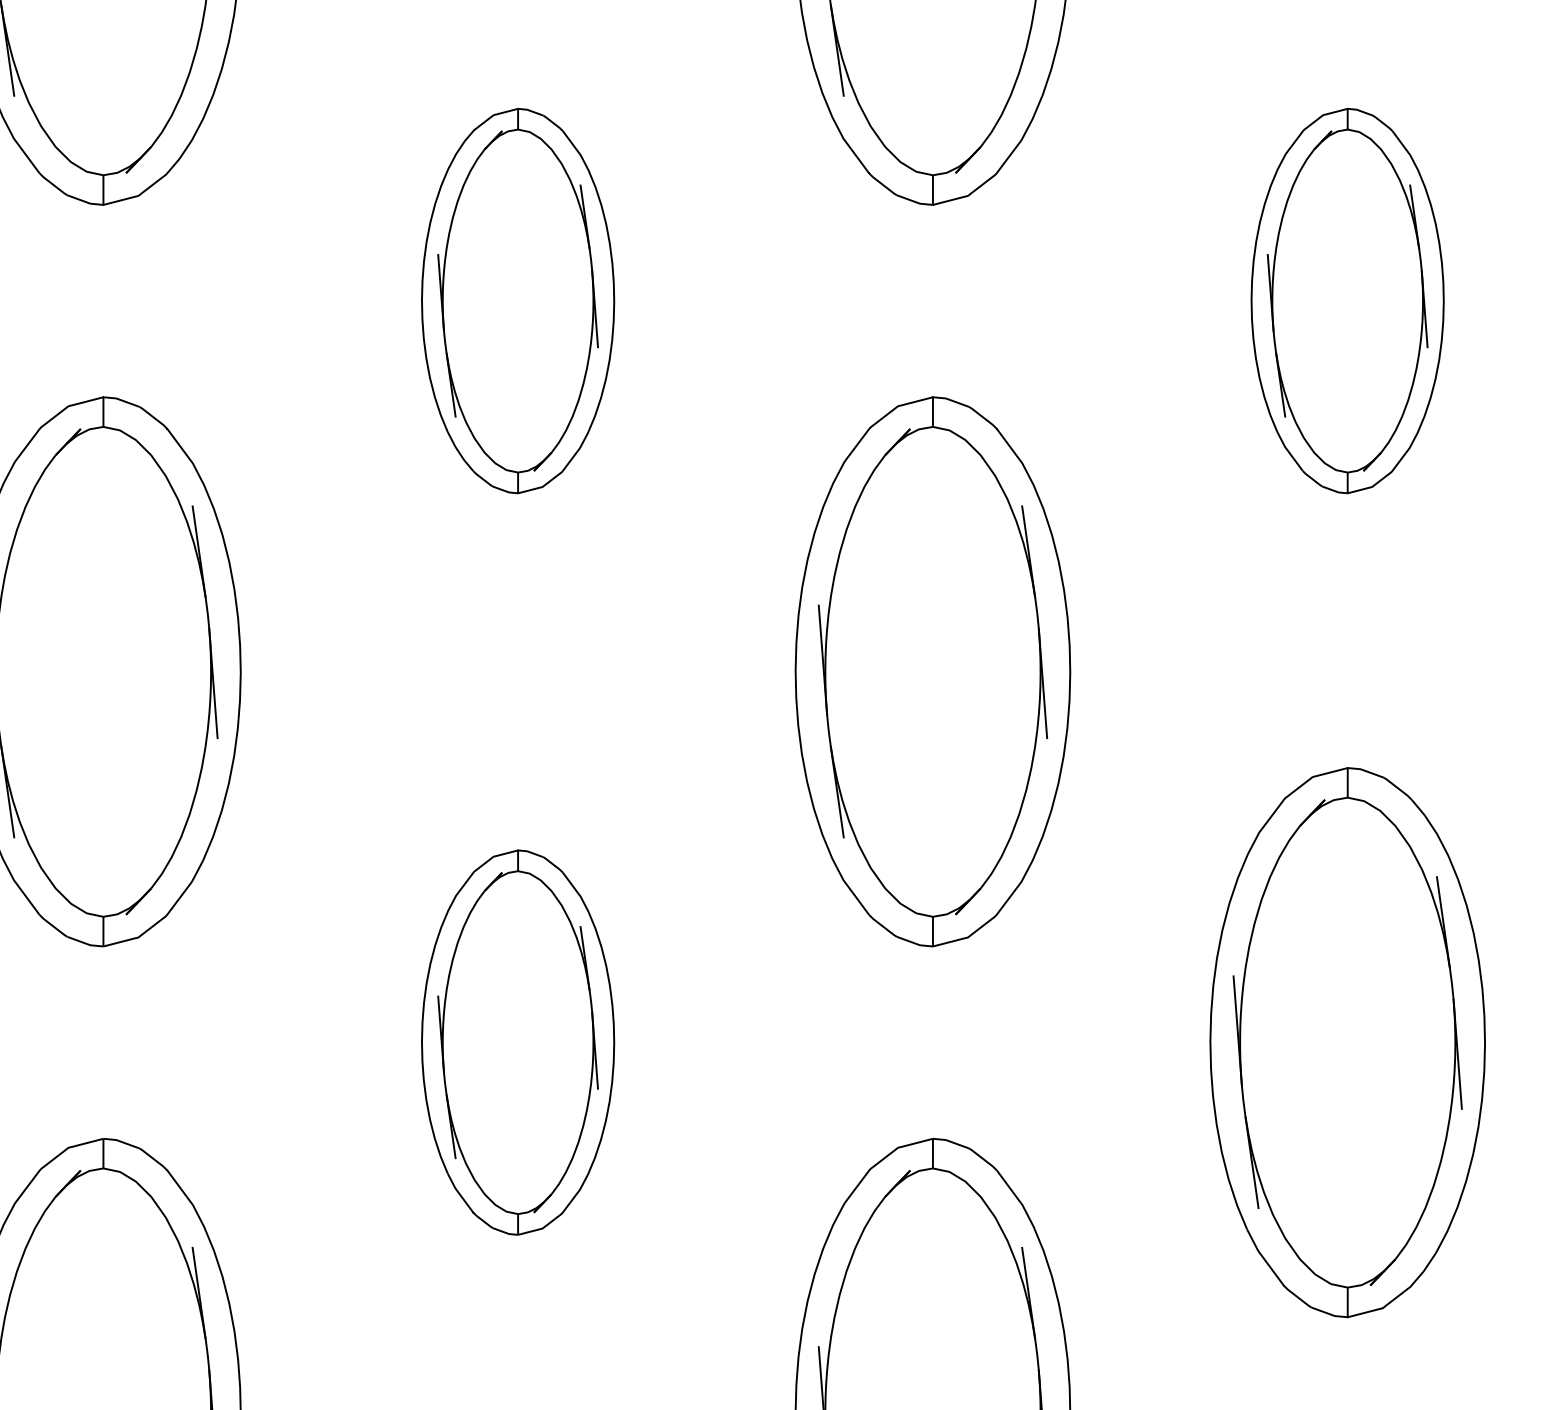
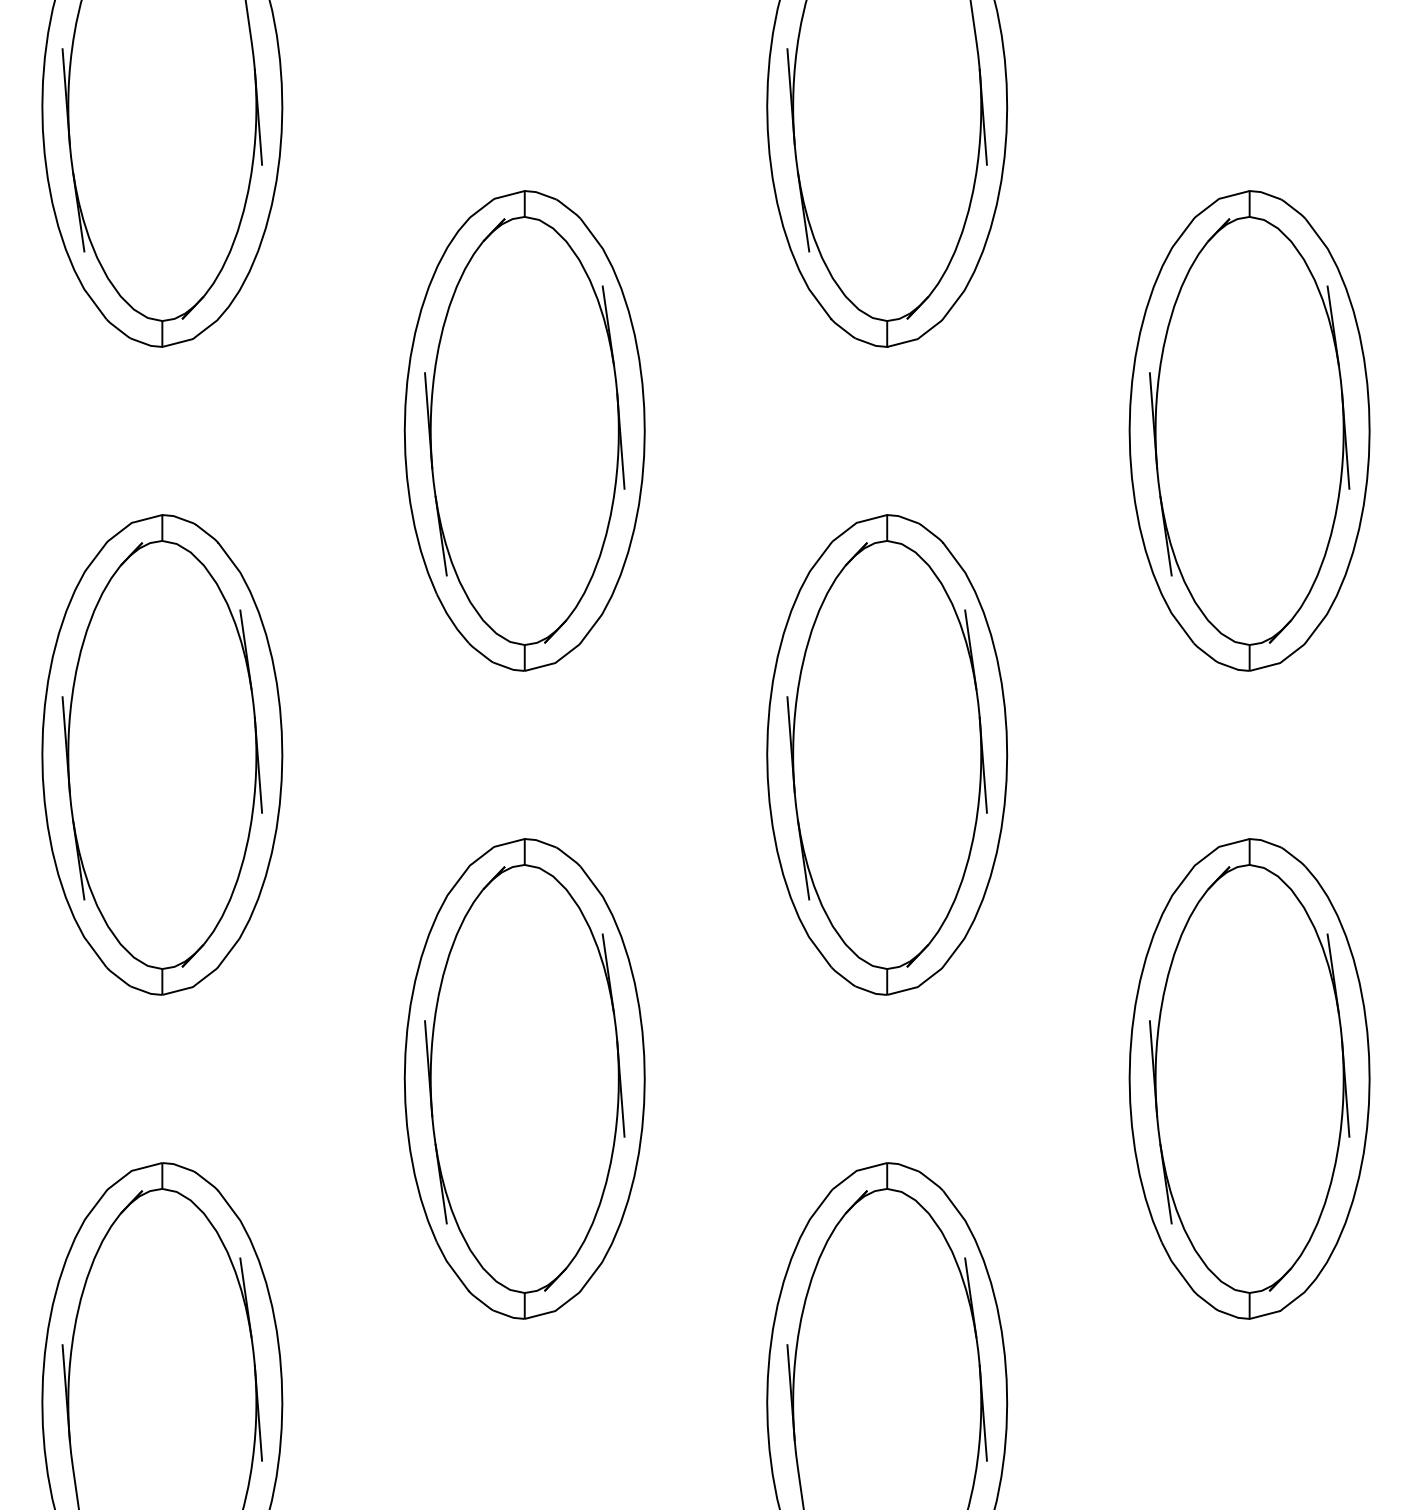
part: (517, 300) -> (524, 430), size x1.43
part: (1347, 300) -> (1249, 430), size x1.43
part: (517, 1042) -> (524, 1078), size x1.43

